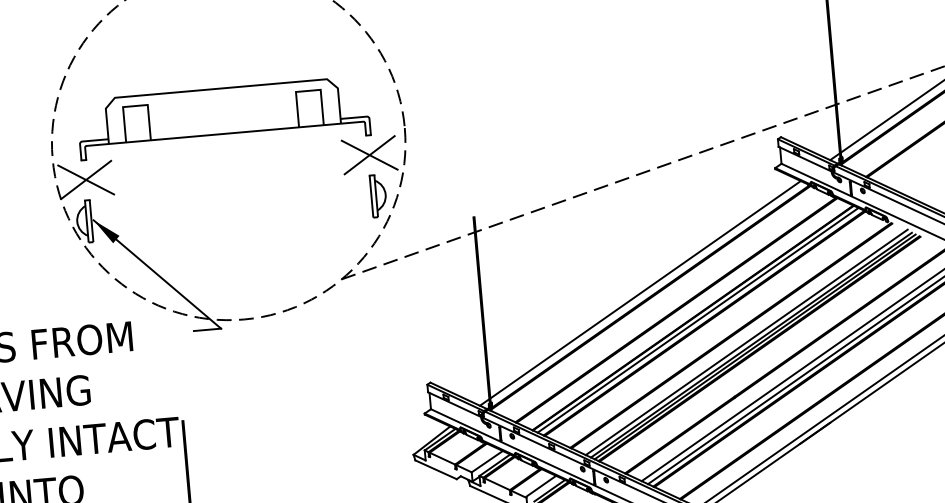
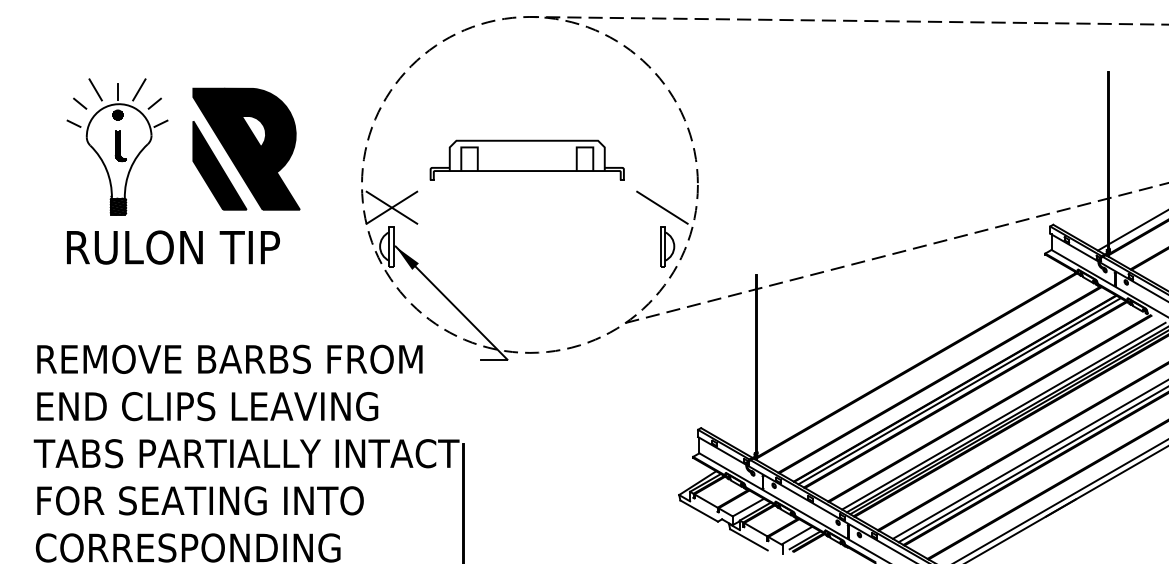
part: (223, 118) -> (527, 160), size x0.7
line: (369, 154) -> (662, 207), removed
line: (640, 292) -> (907, 360), removed

